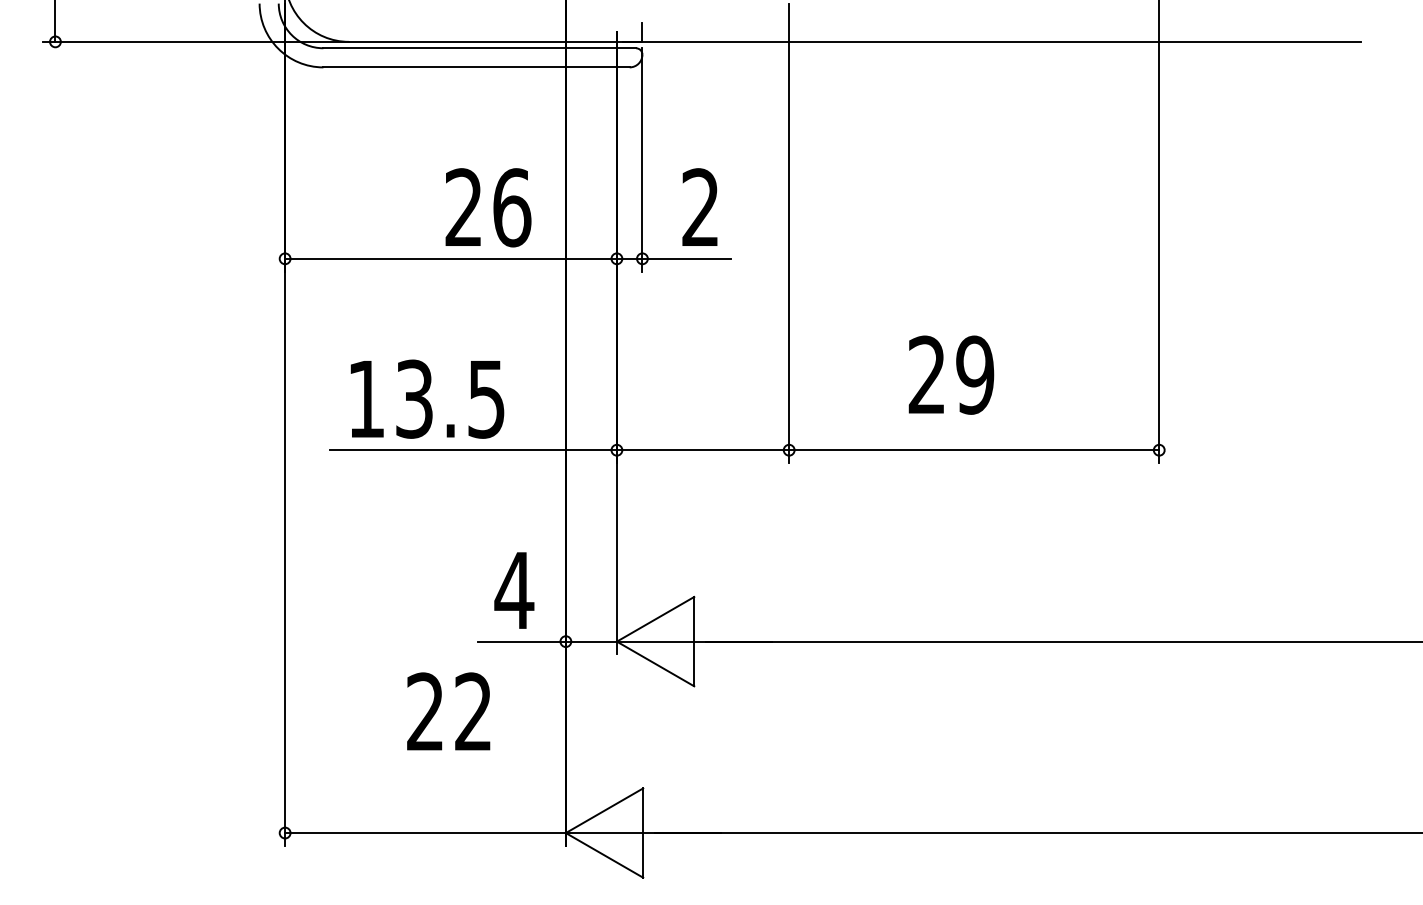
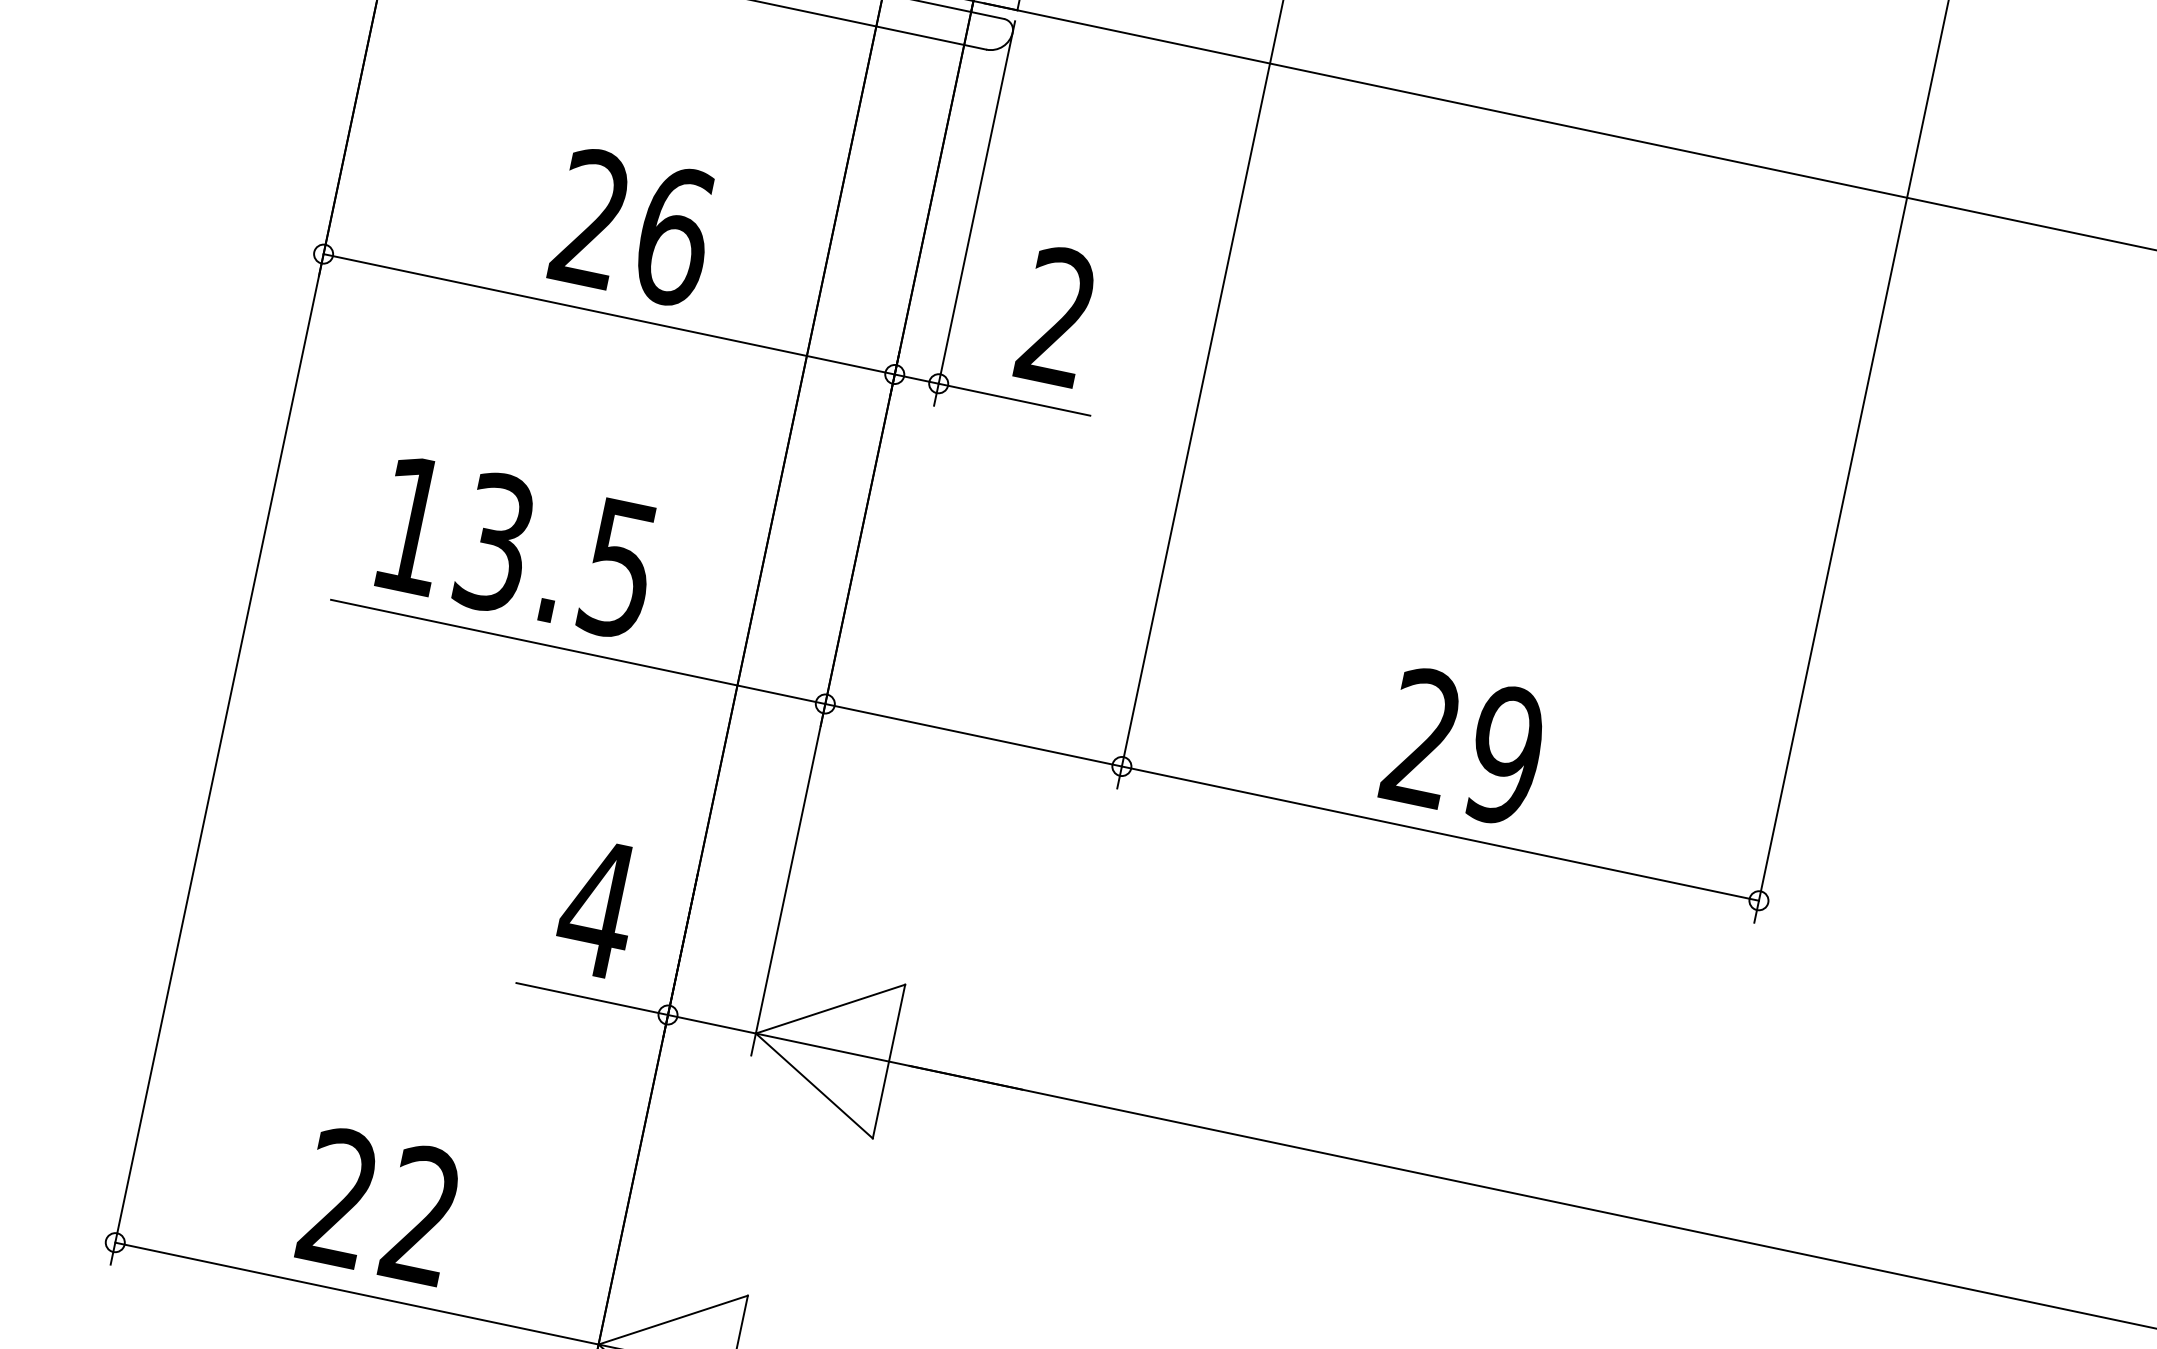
text: (488, 207) -> (633, 227), moved
text: (951, 374) -> (1464, 745), moved
text: (448, 711) -> (379, 1205), moved

